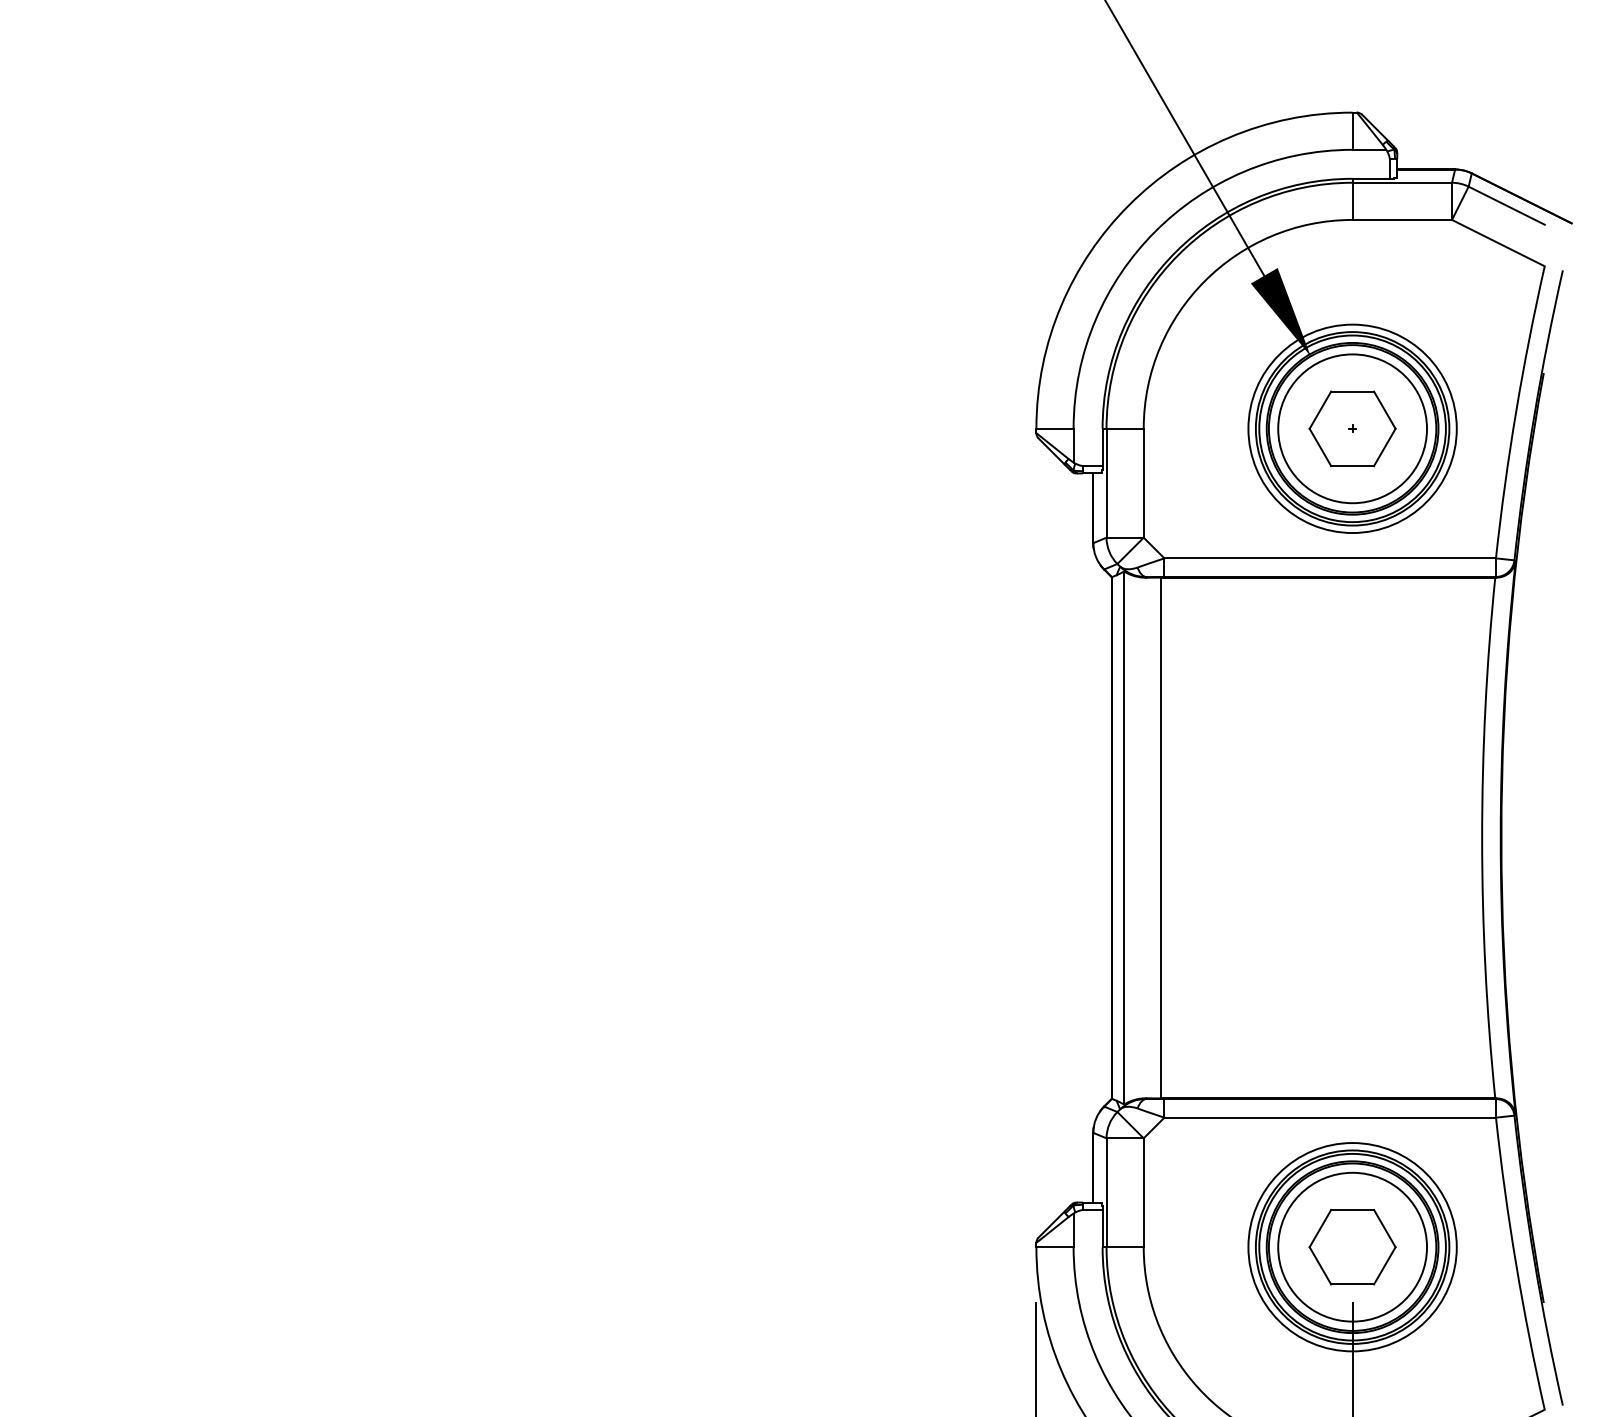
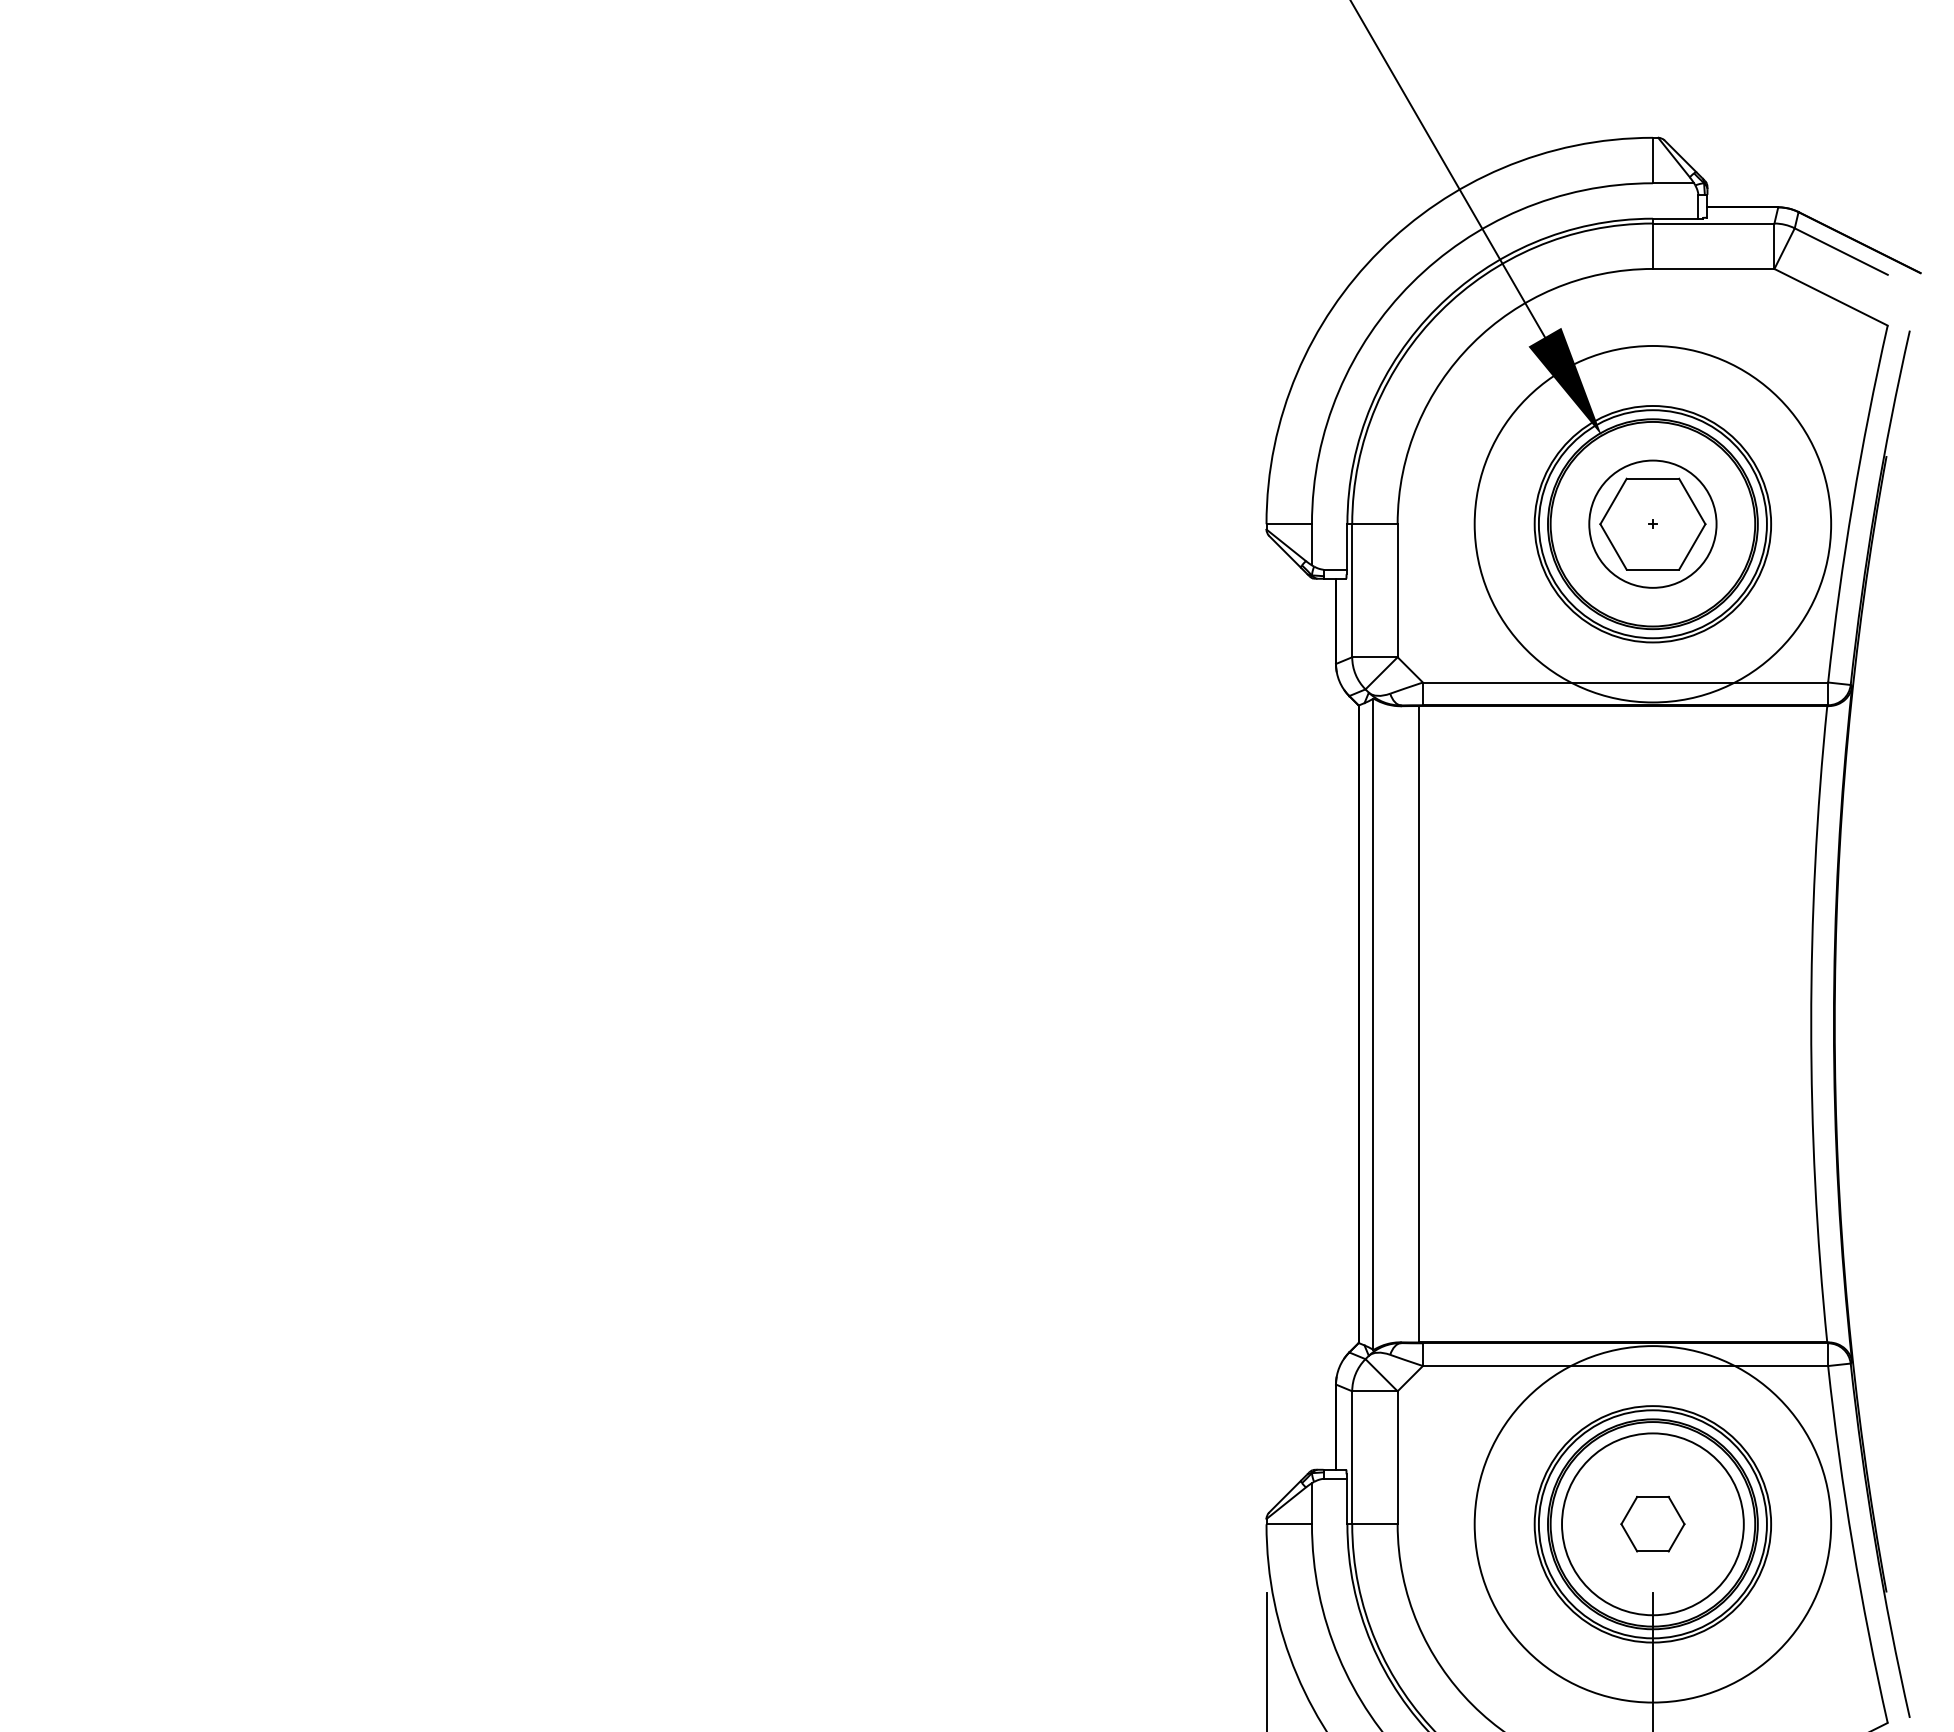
circle: (1352, 428) -> (1652, 523), size x1.4
circle: (1352, 429) -> (1652, 524), size x0.7
part: (1352, 1246) -> (1652, 1523), size x0.6
circle: (1352, 1247) -> (1652, 1524), size x1.4

